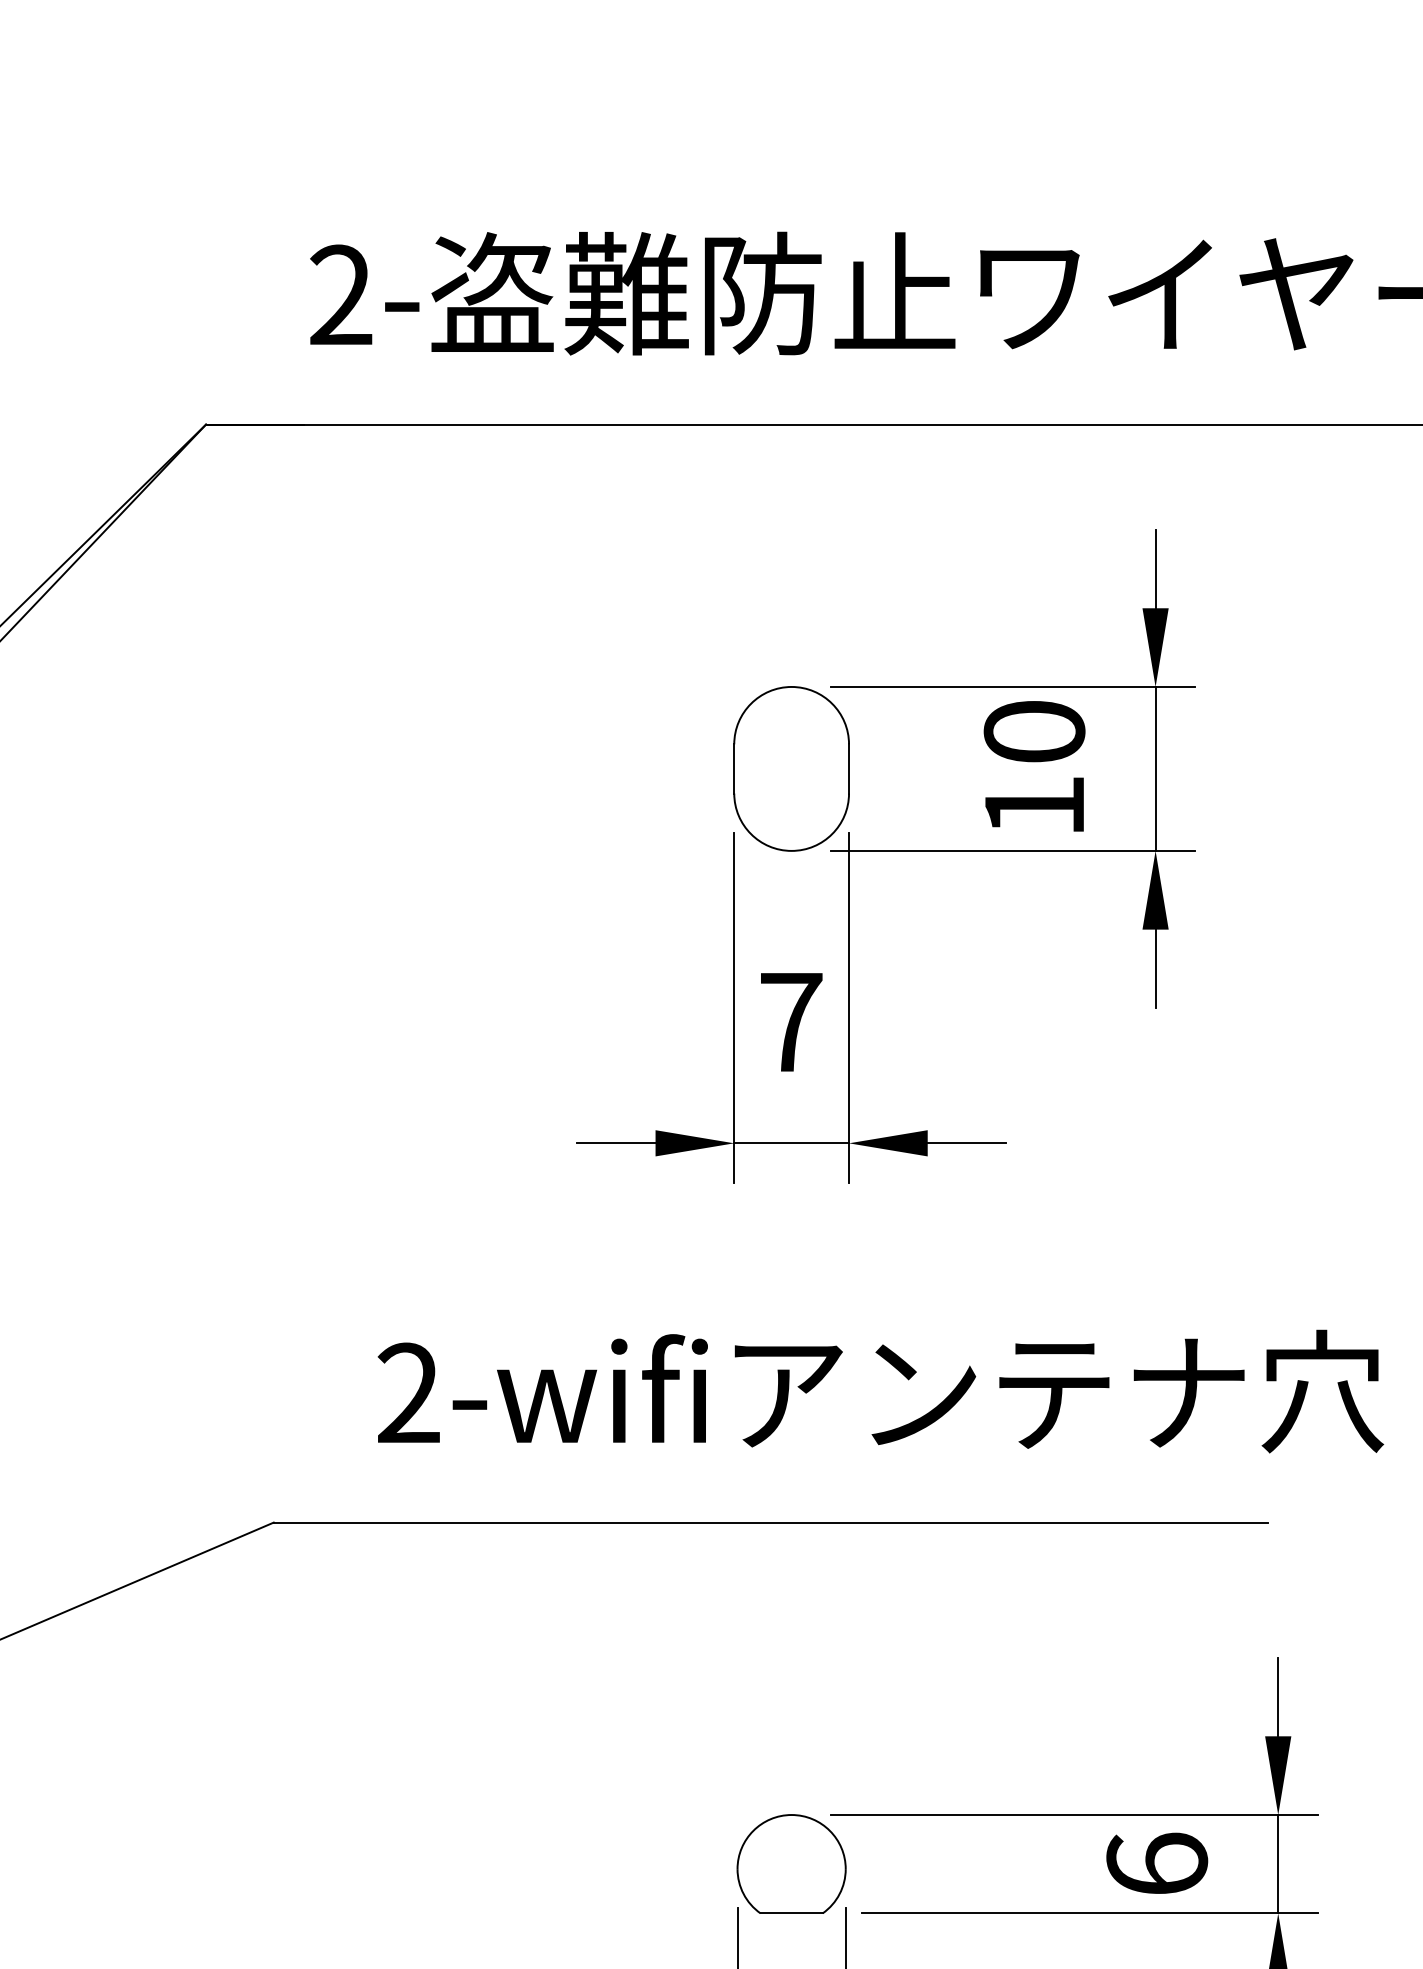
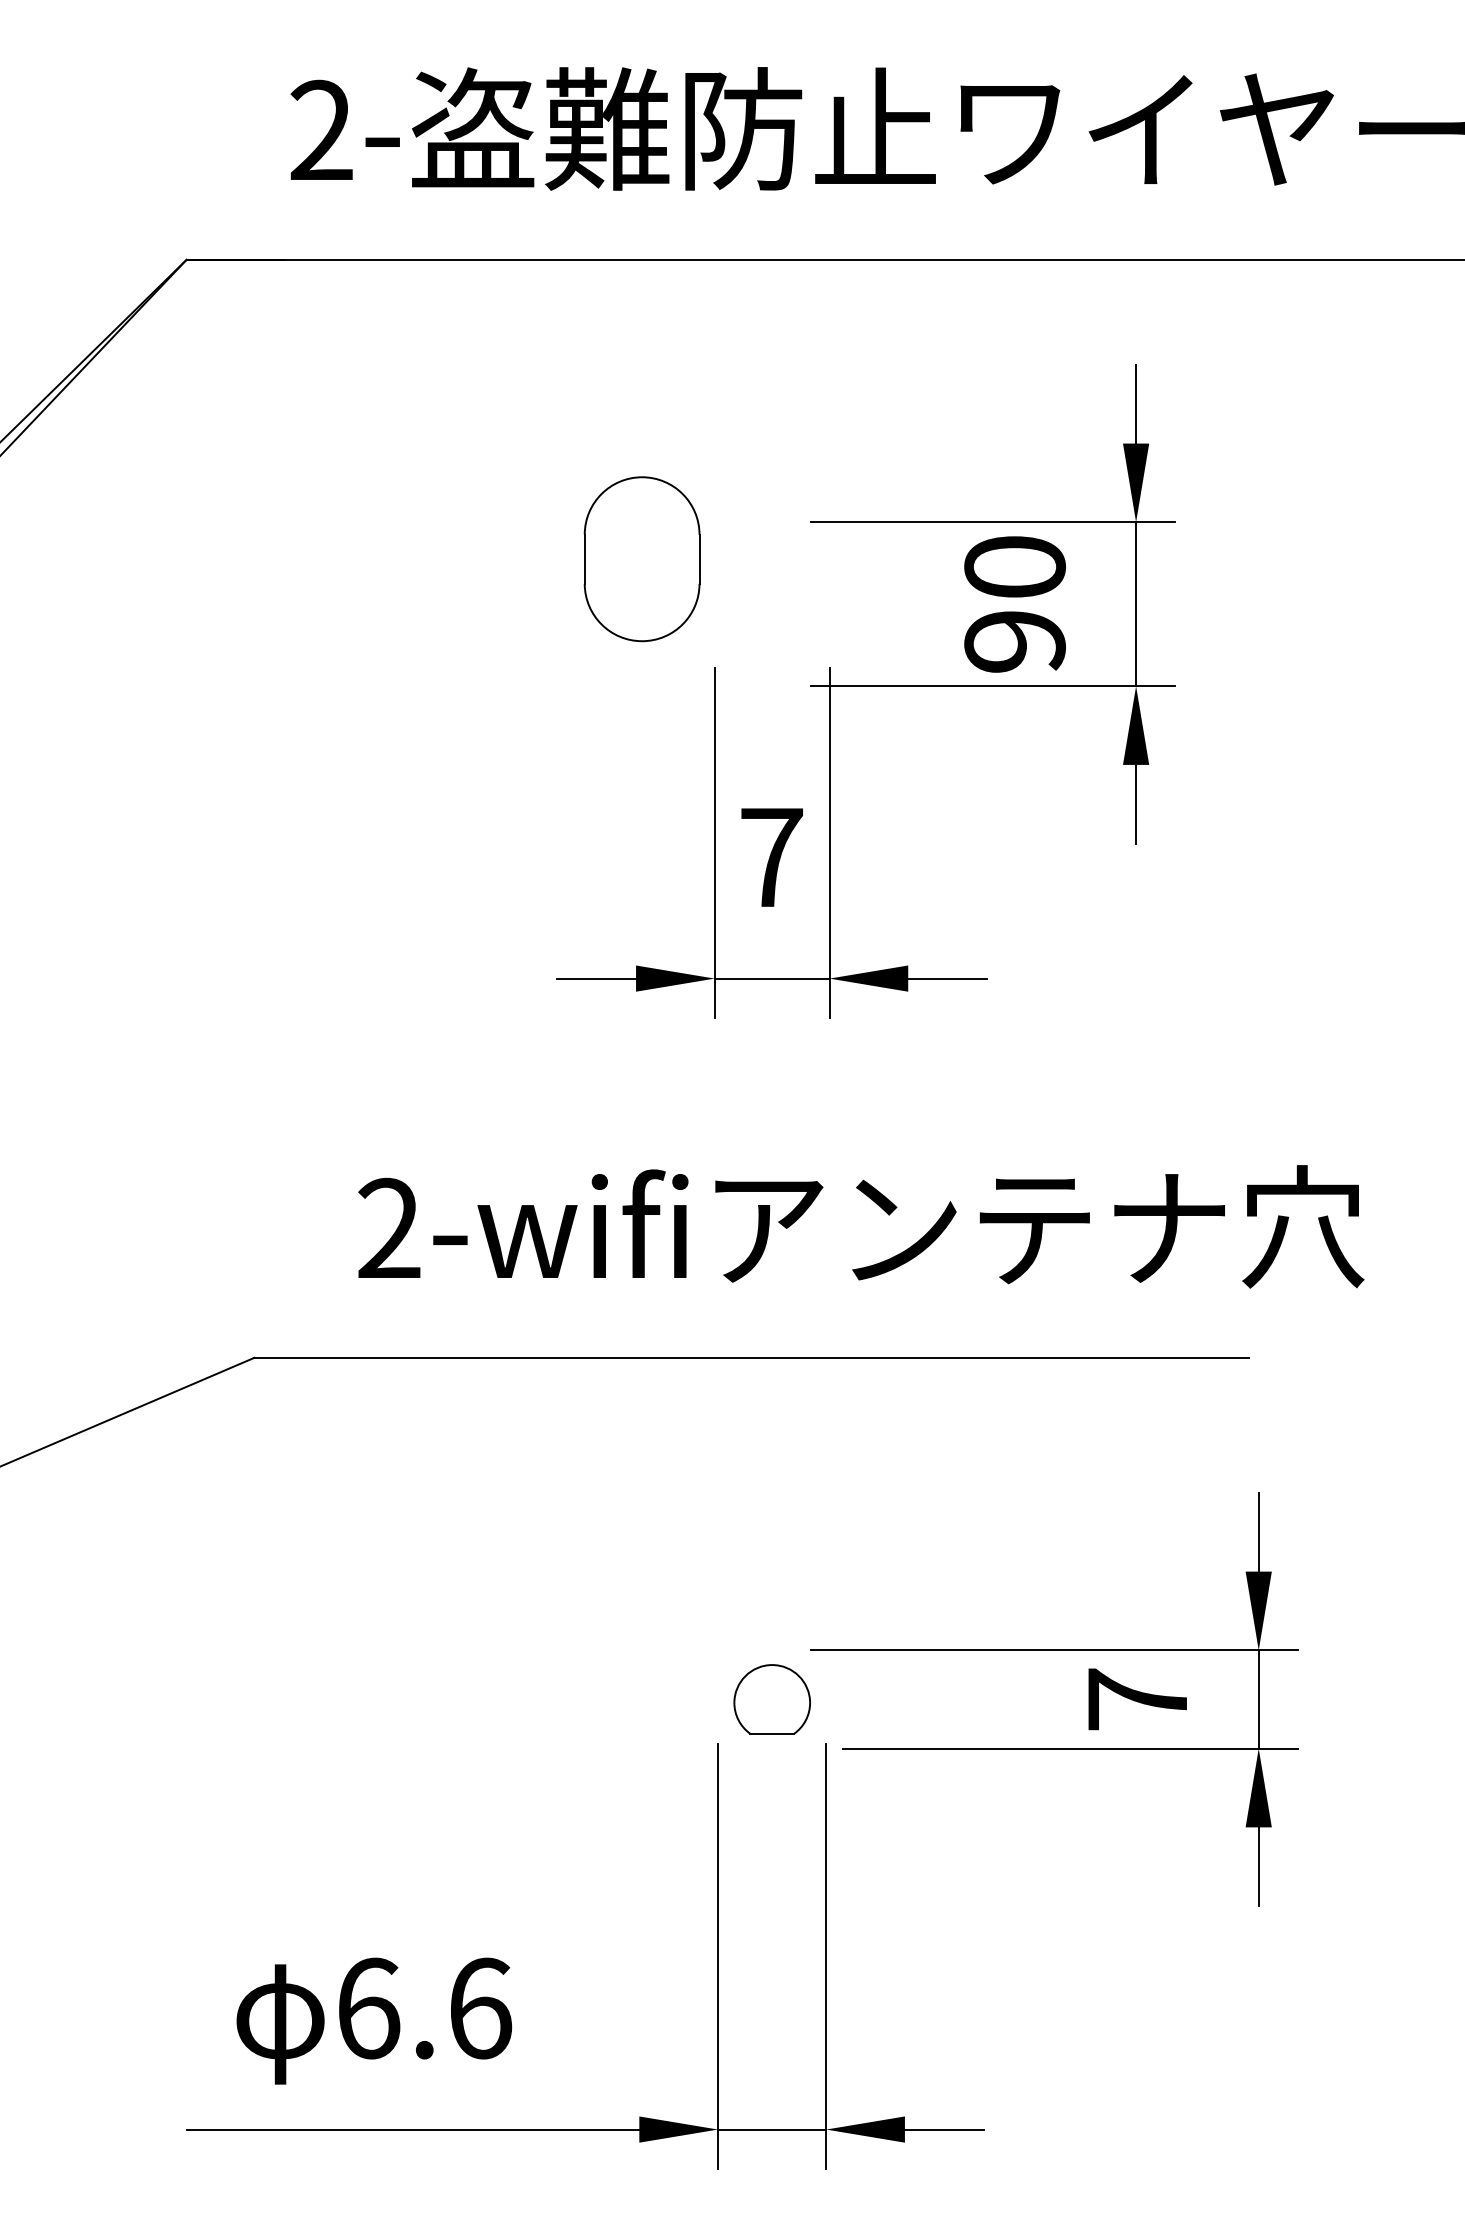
part: (791, 769) -> (641, 559), moved
text: (1034, 806) -> (1014, 641), 10 -> 90
part: (792, 1864) -> (772, 1699), size x0.7
text: (1157, 1864) -> (1137, 1699), 6 -> 7

